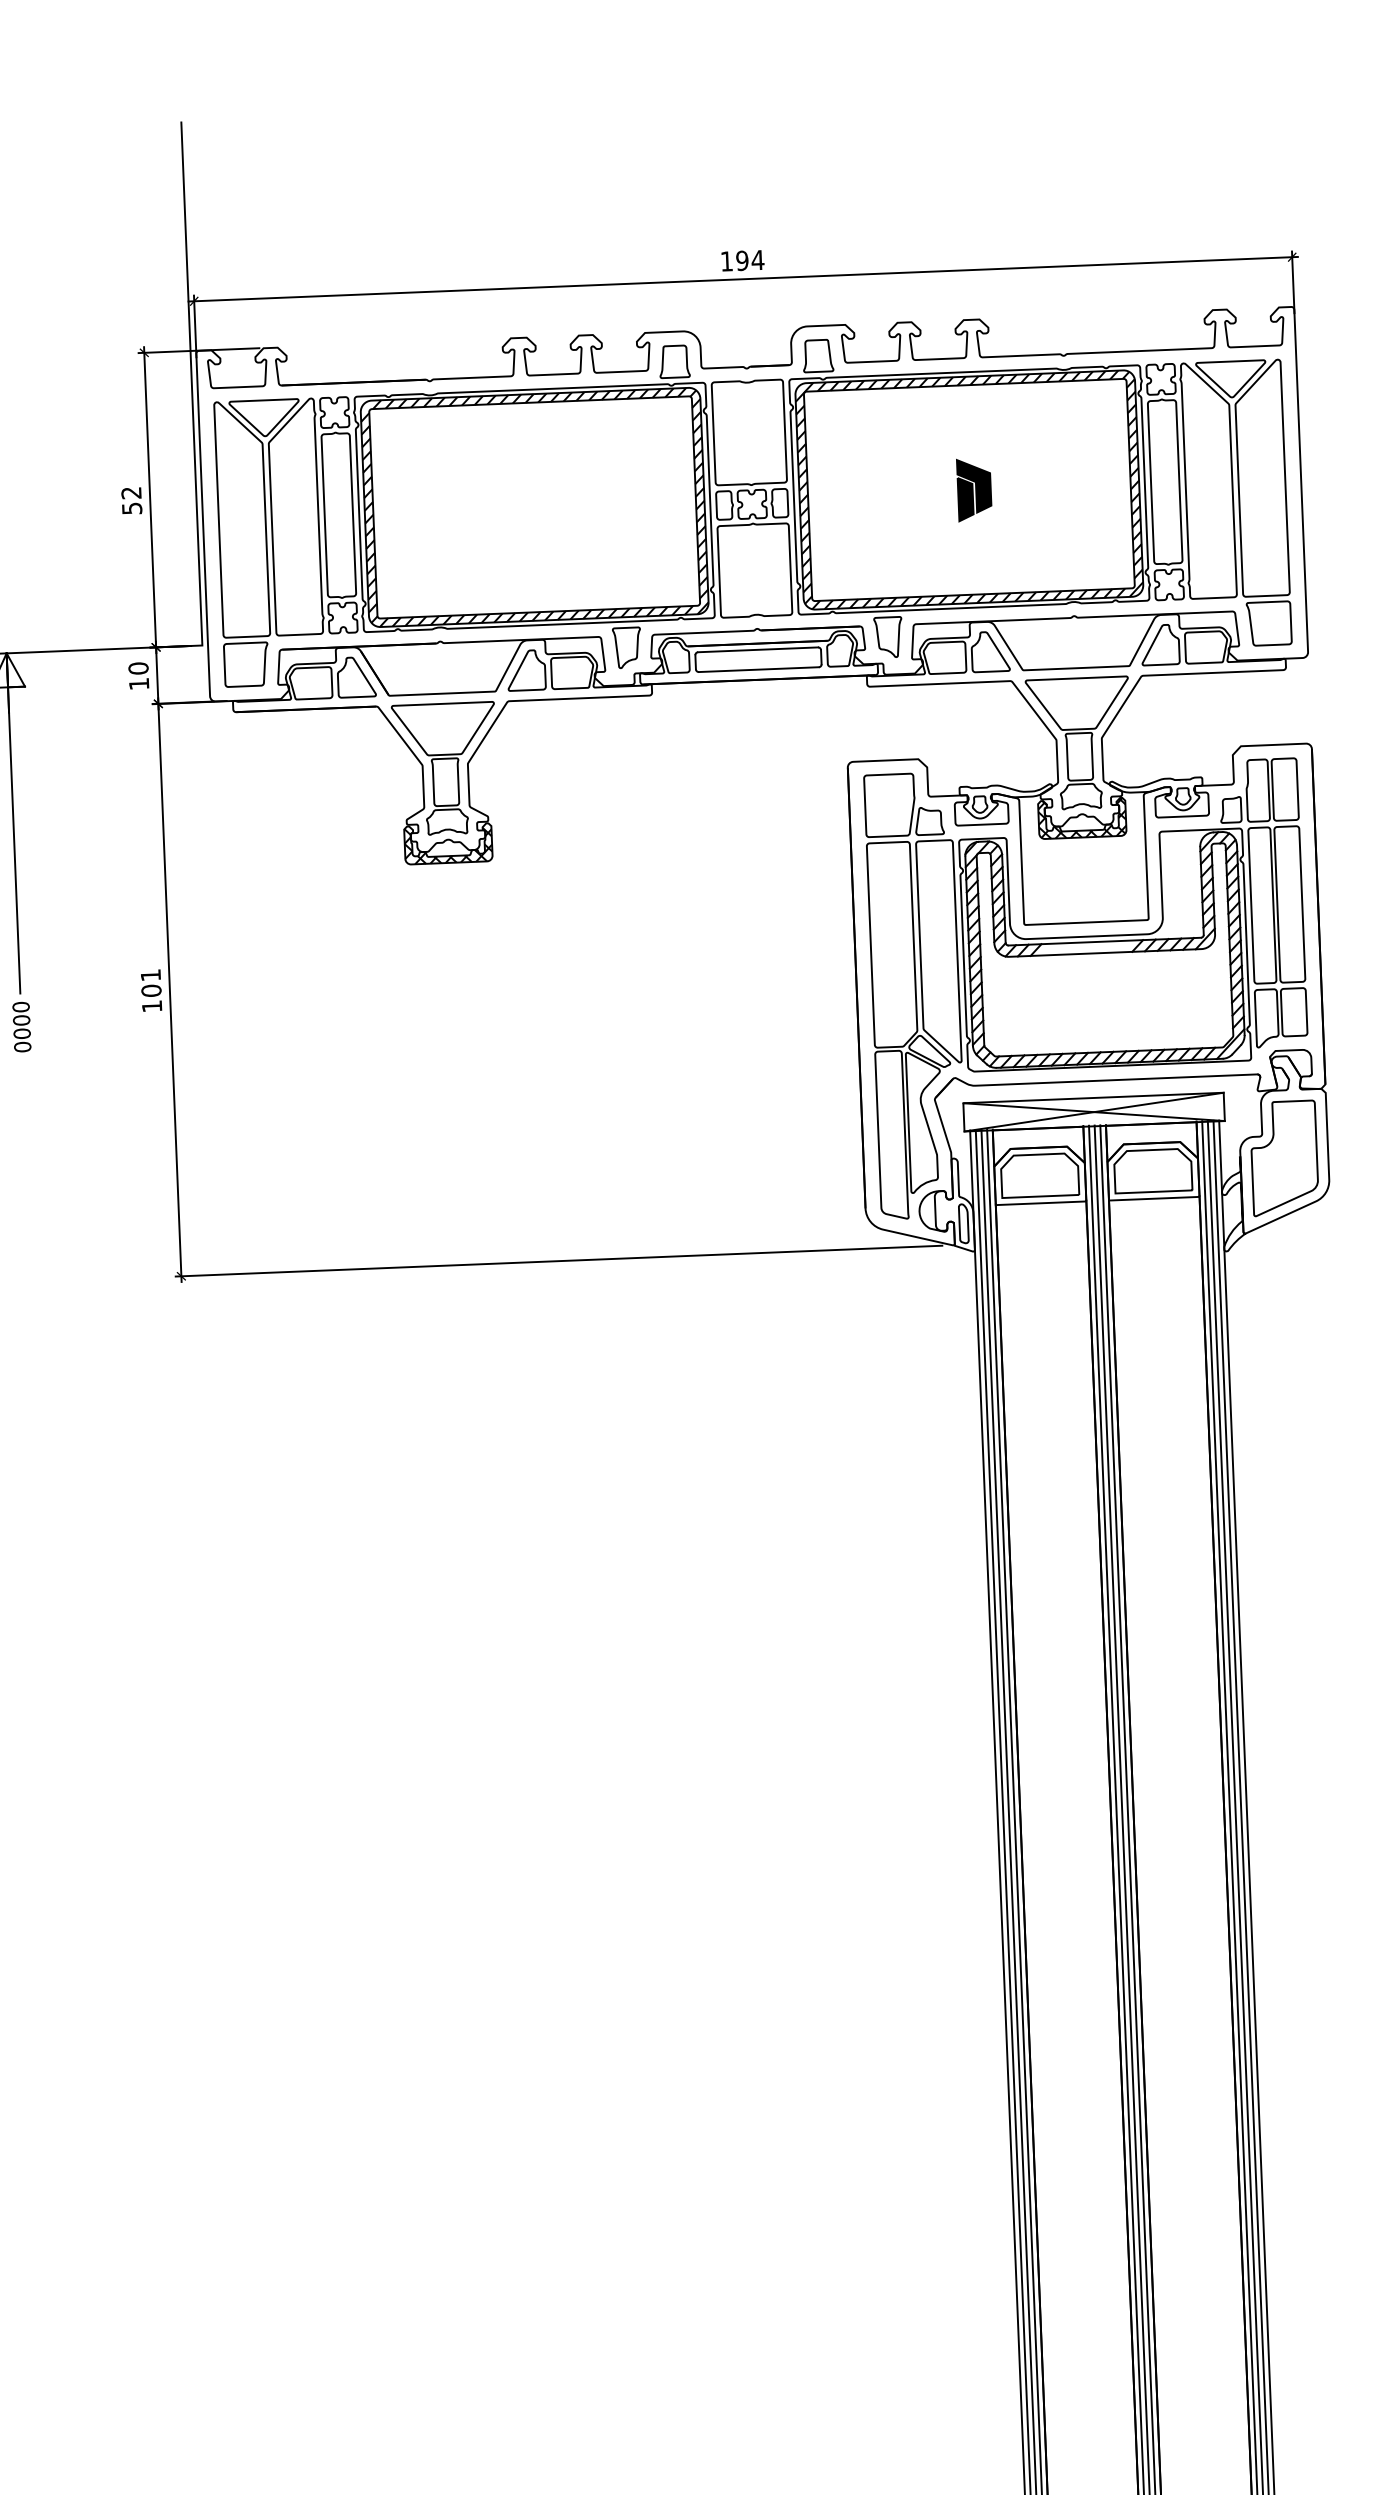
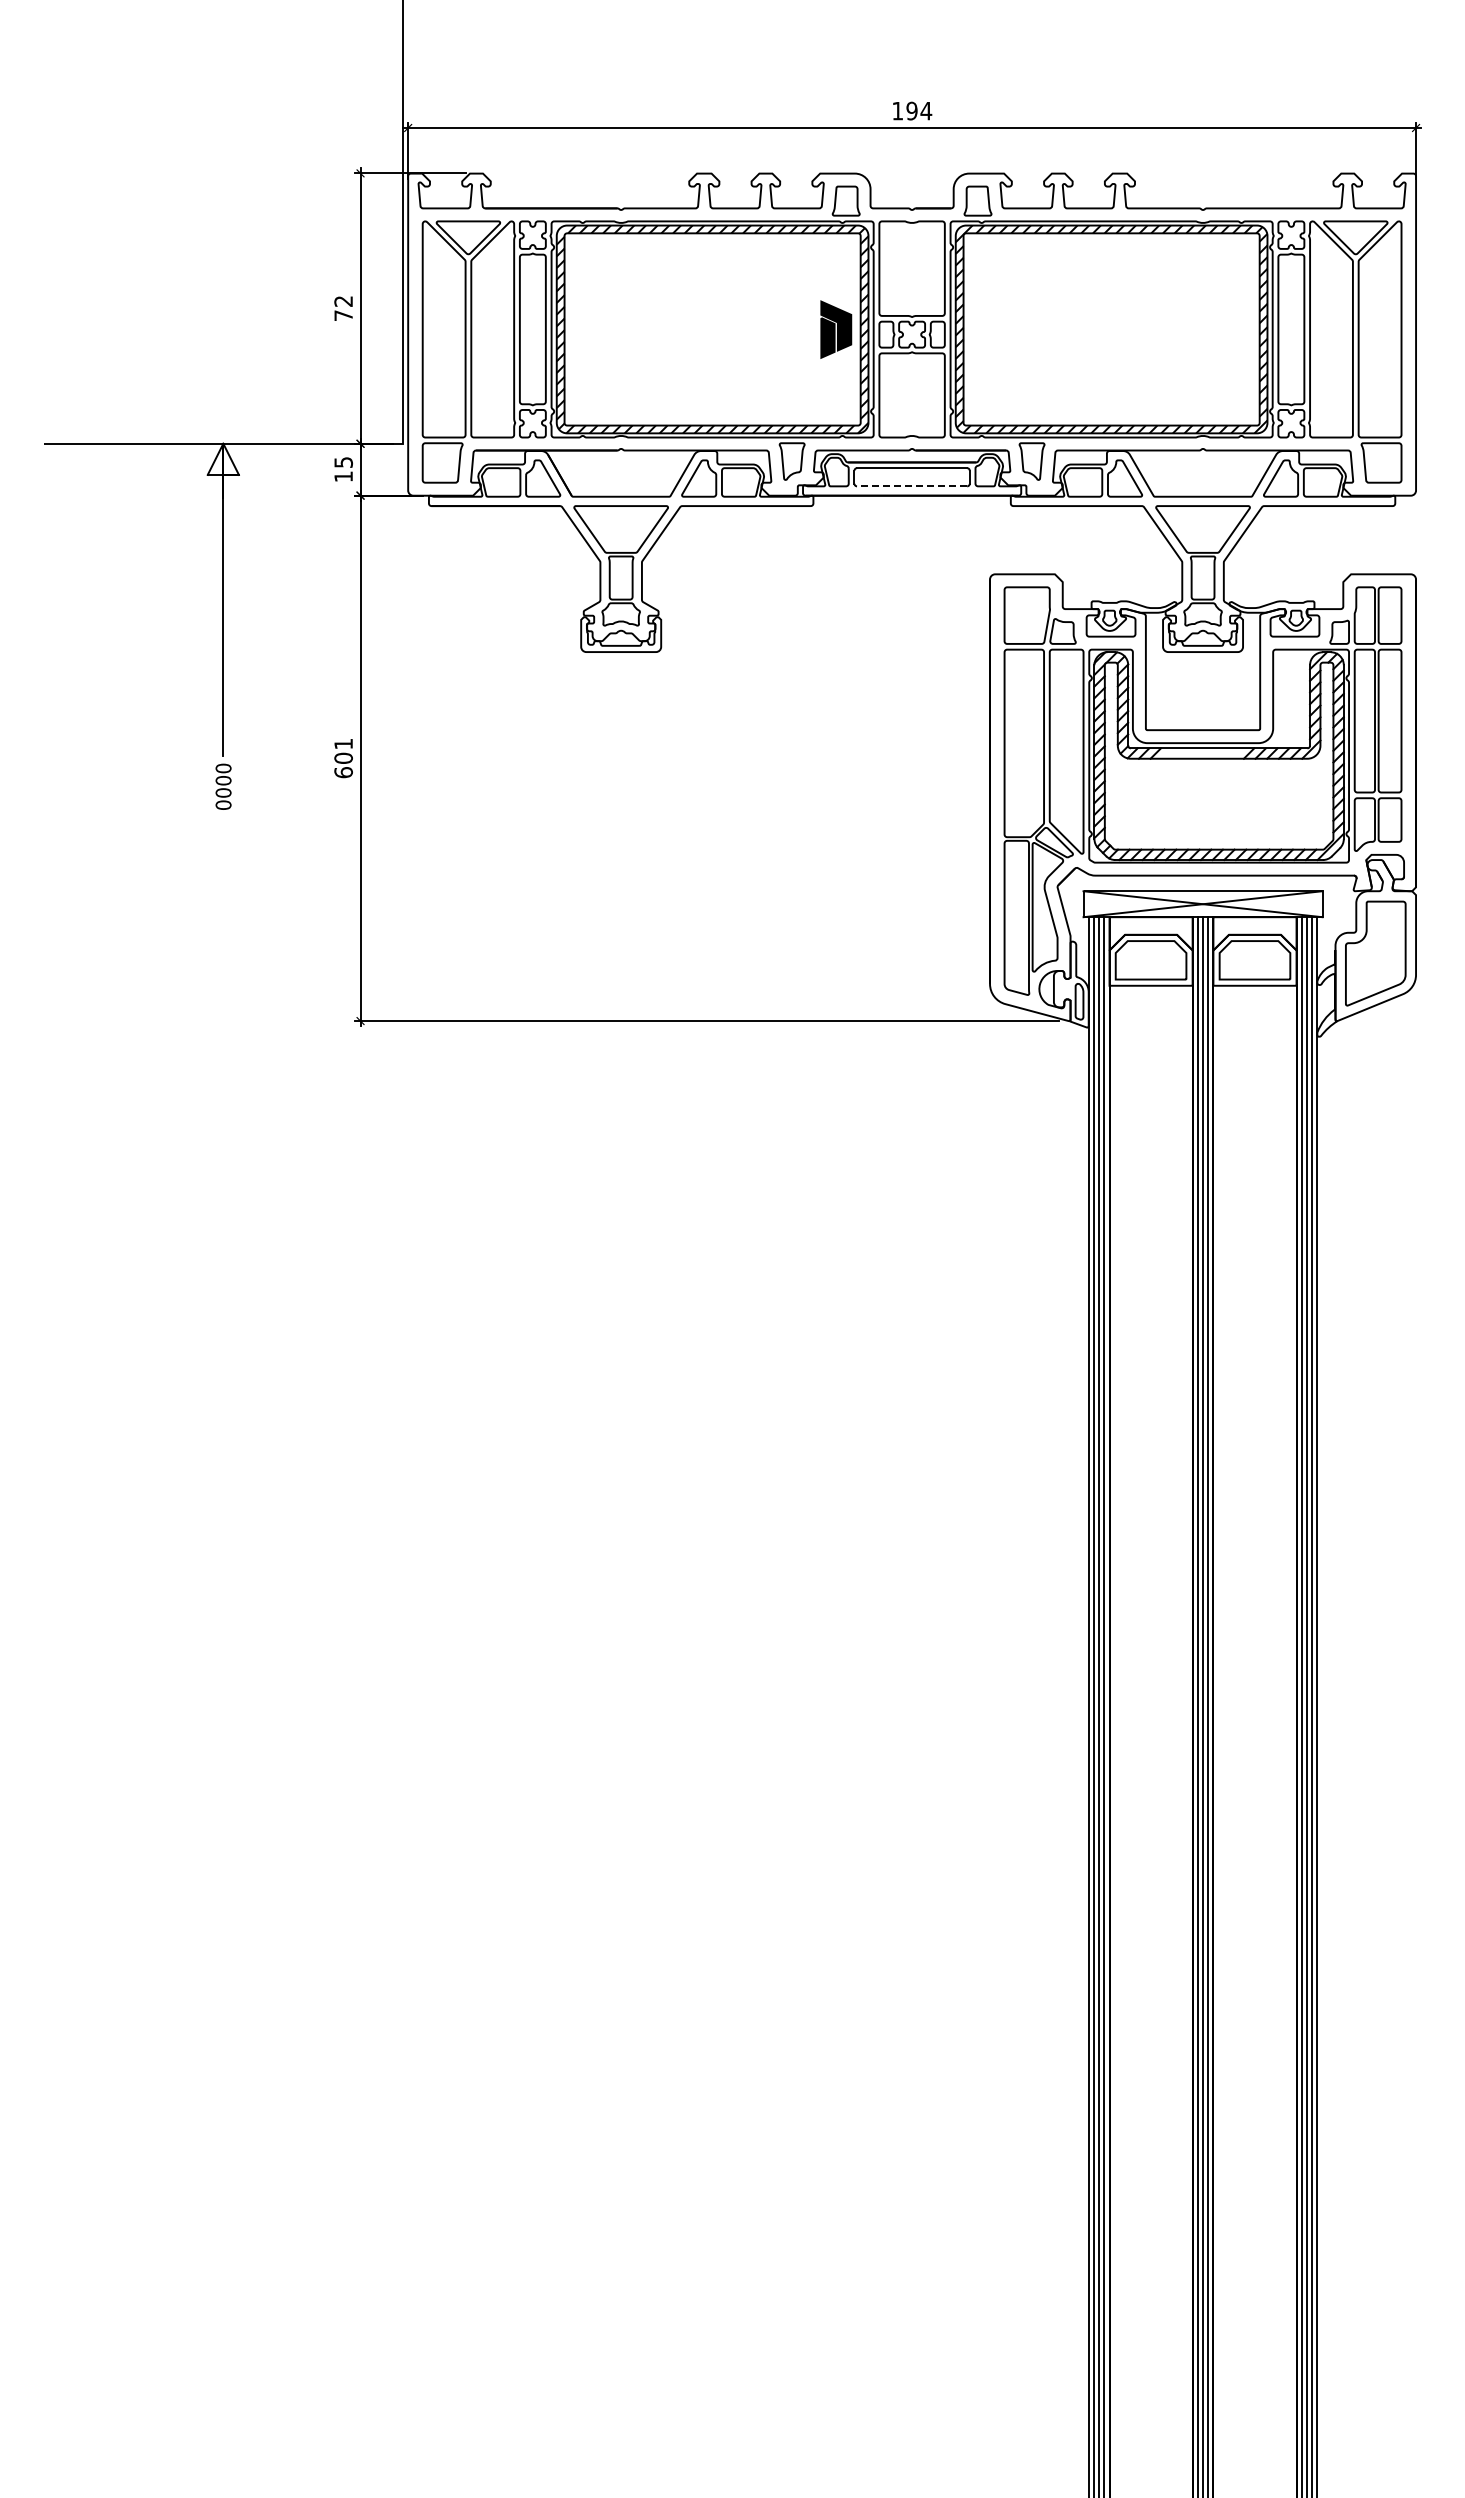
part: (974, 489) -> (836, 329), moved
text: (131, 508) -> (343, 315), 52 -> 72
text: (138, 668) -> (343, 462), 10 -> 15
line: (758, 669) -> (911, 486), solid -> dashed
hatch: (1082, 818) -> (1203, 634), removed
hatch: (448, 844) -> (621, 635), removed
text: (151, 1006) -> (343, 772), 101 -> 601

